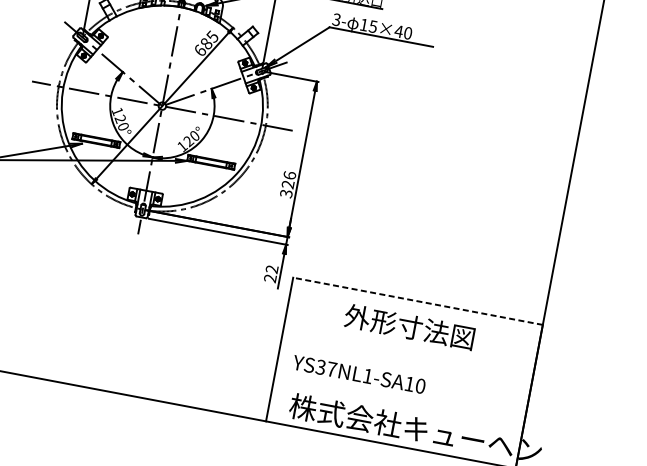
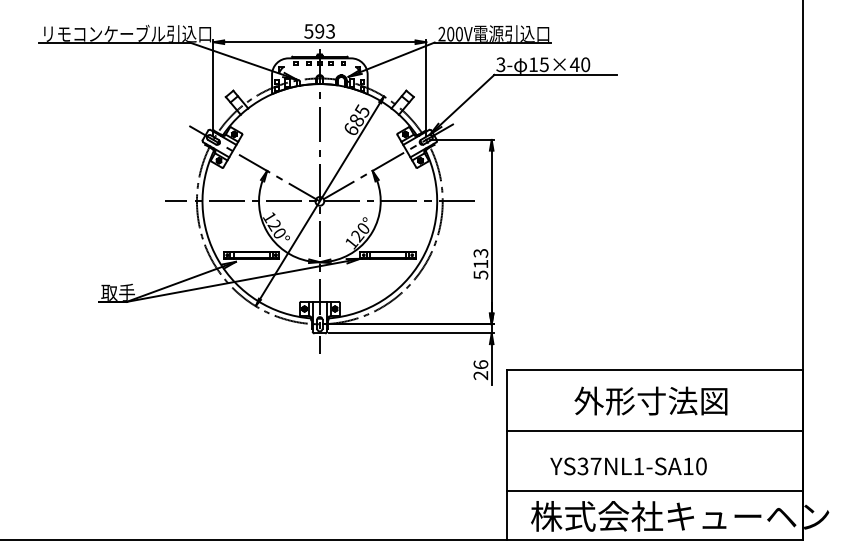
text: (287, 184) -> (480, 263), 326 -> 513
text: (271, 269) -> (480, 364), 22 -> 26
line: (417, 301) -> (654, 369), dashed -> solid
line: (407, 352) -> (654, 430), added
text: (359, 374) -> (628, 466), moved
line: (398, 403) -> (654, 491), added

